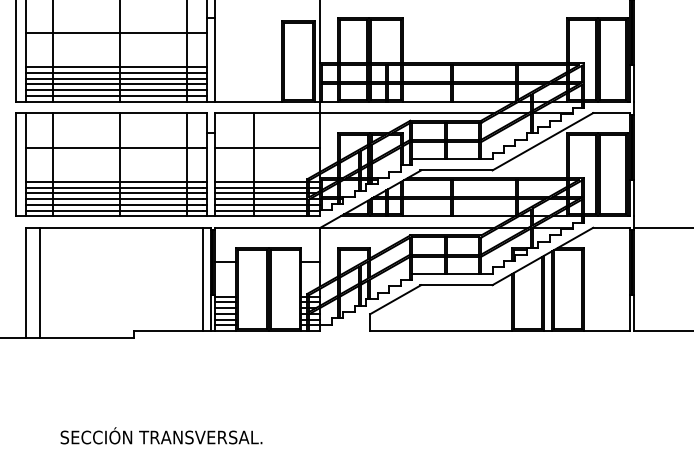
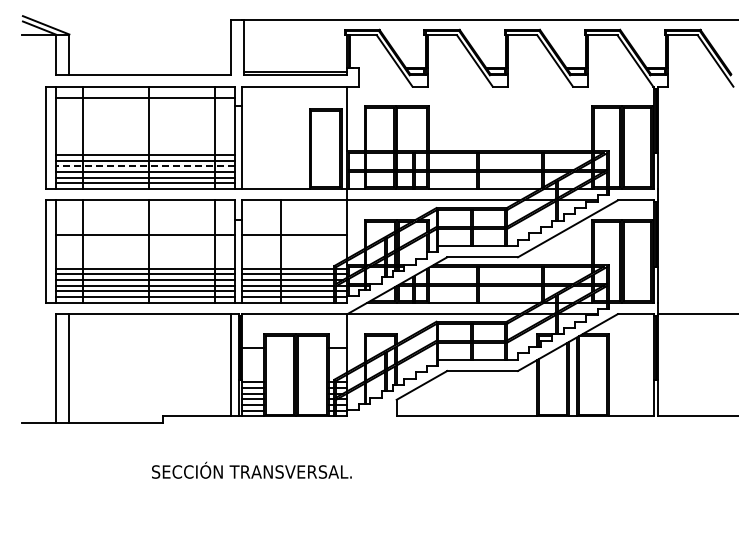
line: (115, 32) -> (144, 97), moved
line: (116, 78) -> (145, 166), solid -> dashed
text: (161, 434) -> (251, 469), moved

